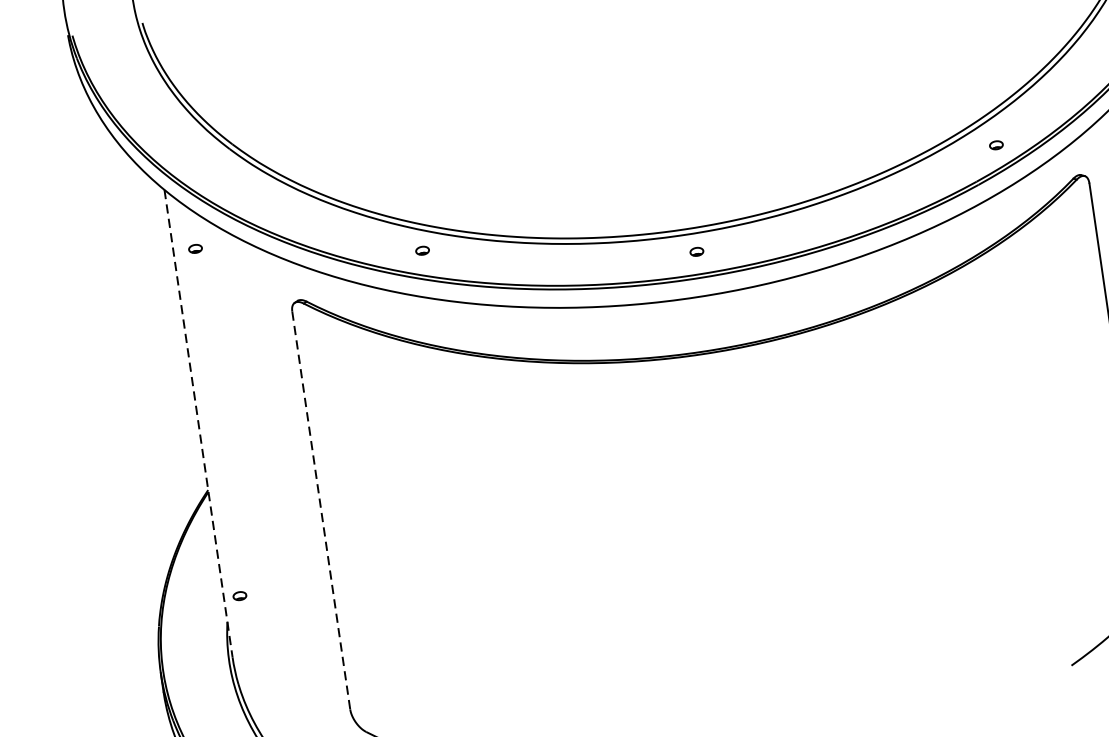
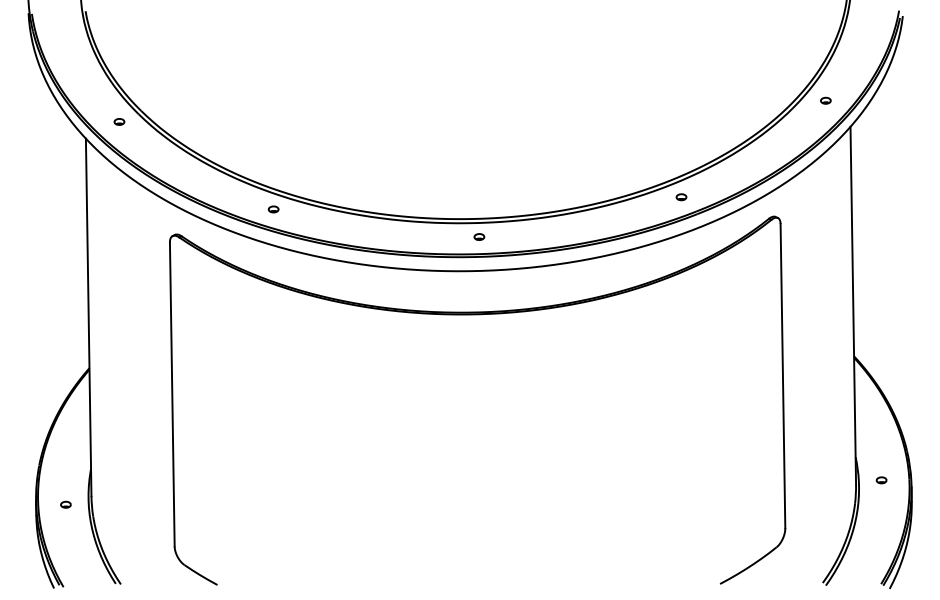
part: (996, 145) -> (681, 197), moved
part: (195, 248) -> (119, 121), moved
line: (198, 423) -> (88, 317), dashed -> solid
line: (321, 510) -> (172, 394), dashed -> solid
part: (239, 595) -> (65, 504), moved

